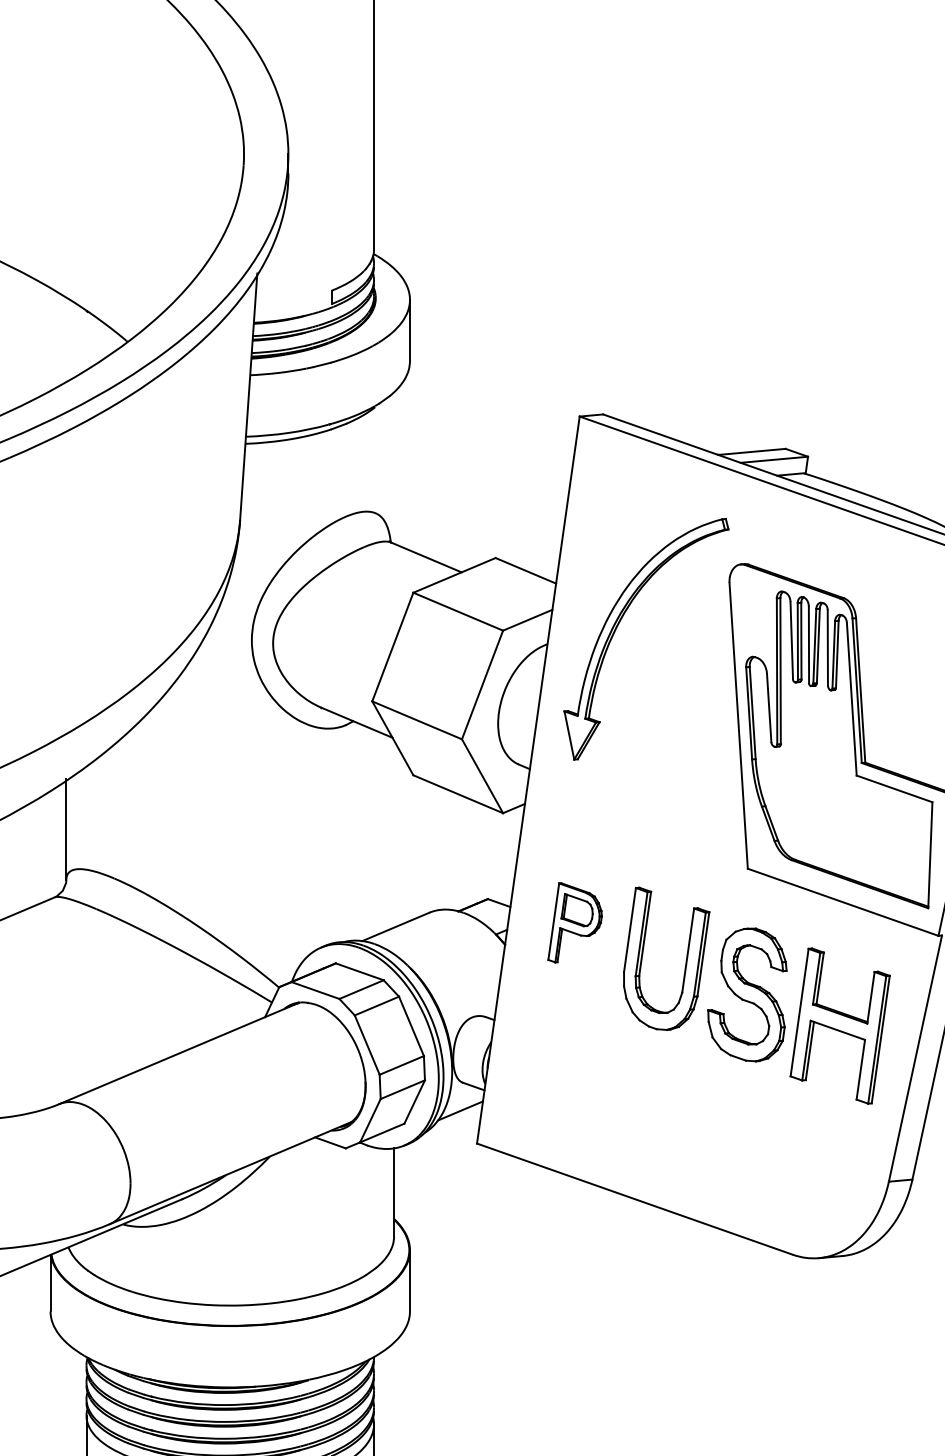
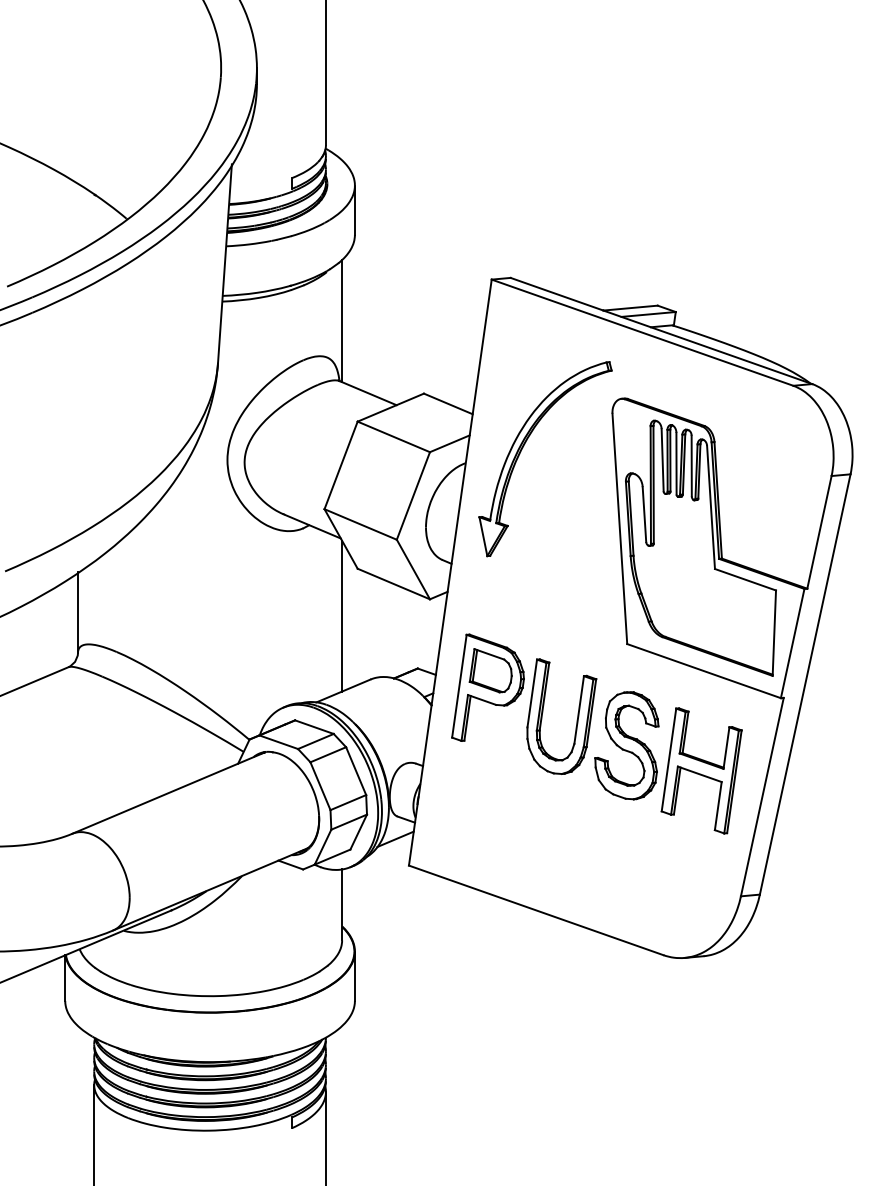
line: (394, 467) -> (342, 320), added
line: (394, 833) -> (342, 615), added
part: (574, 922) -> (487, 687), size x1.67

